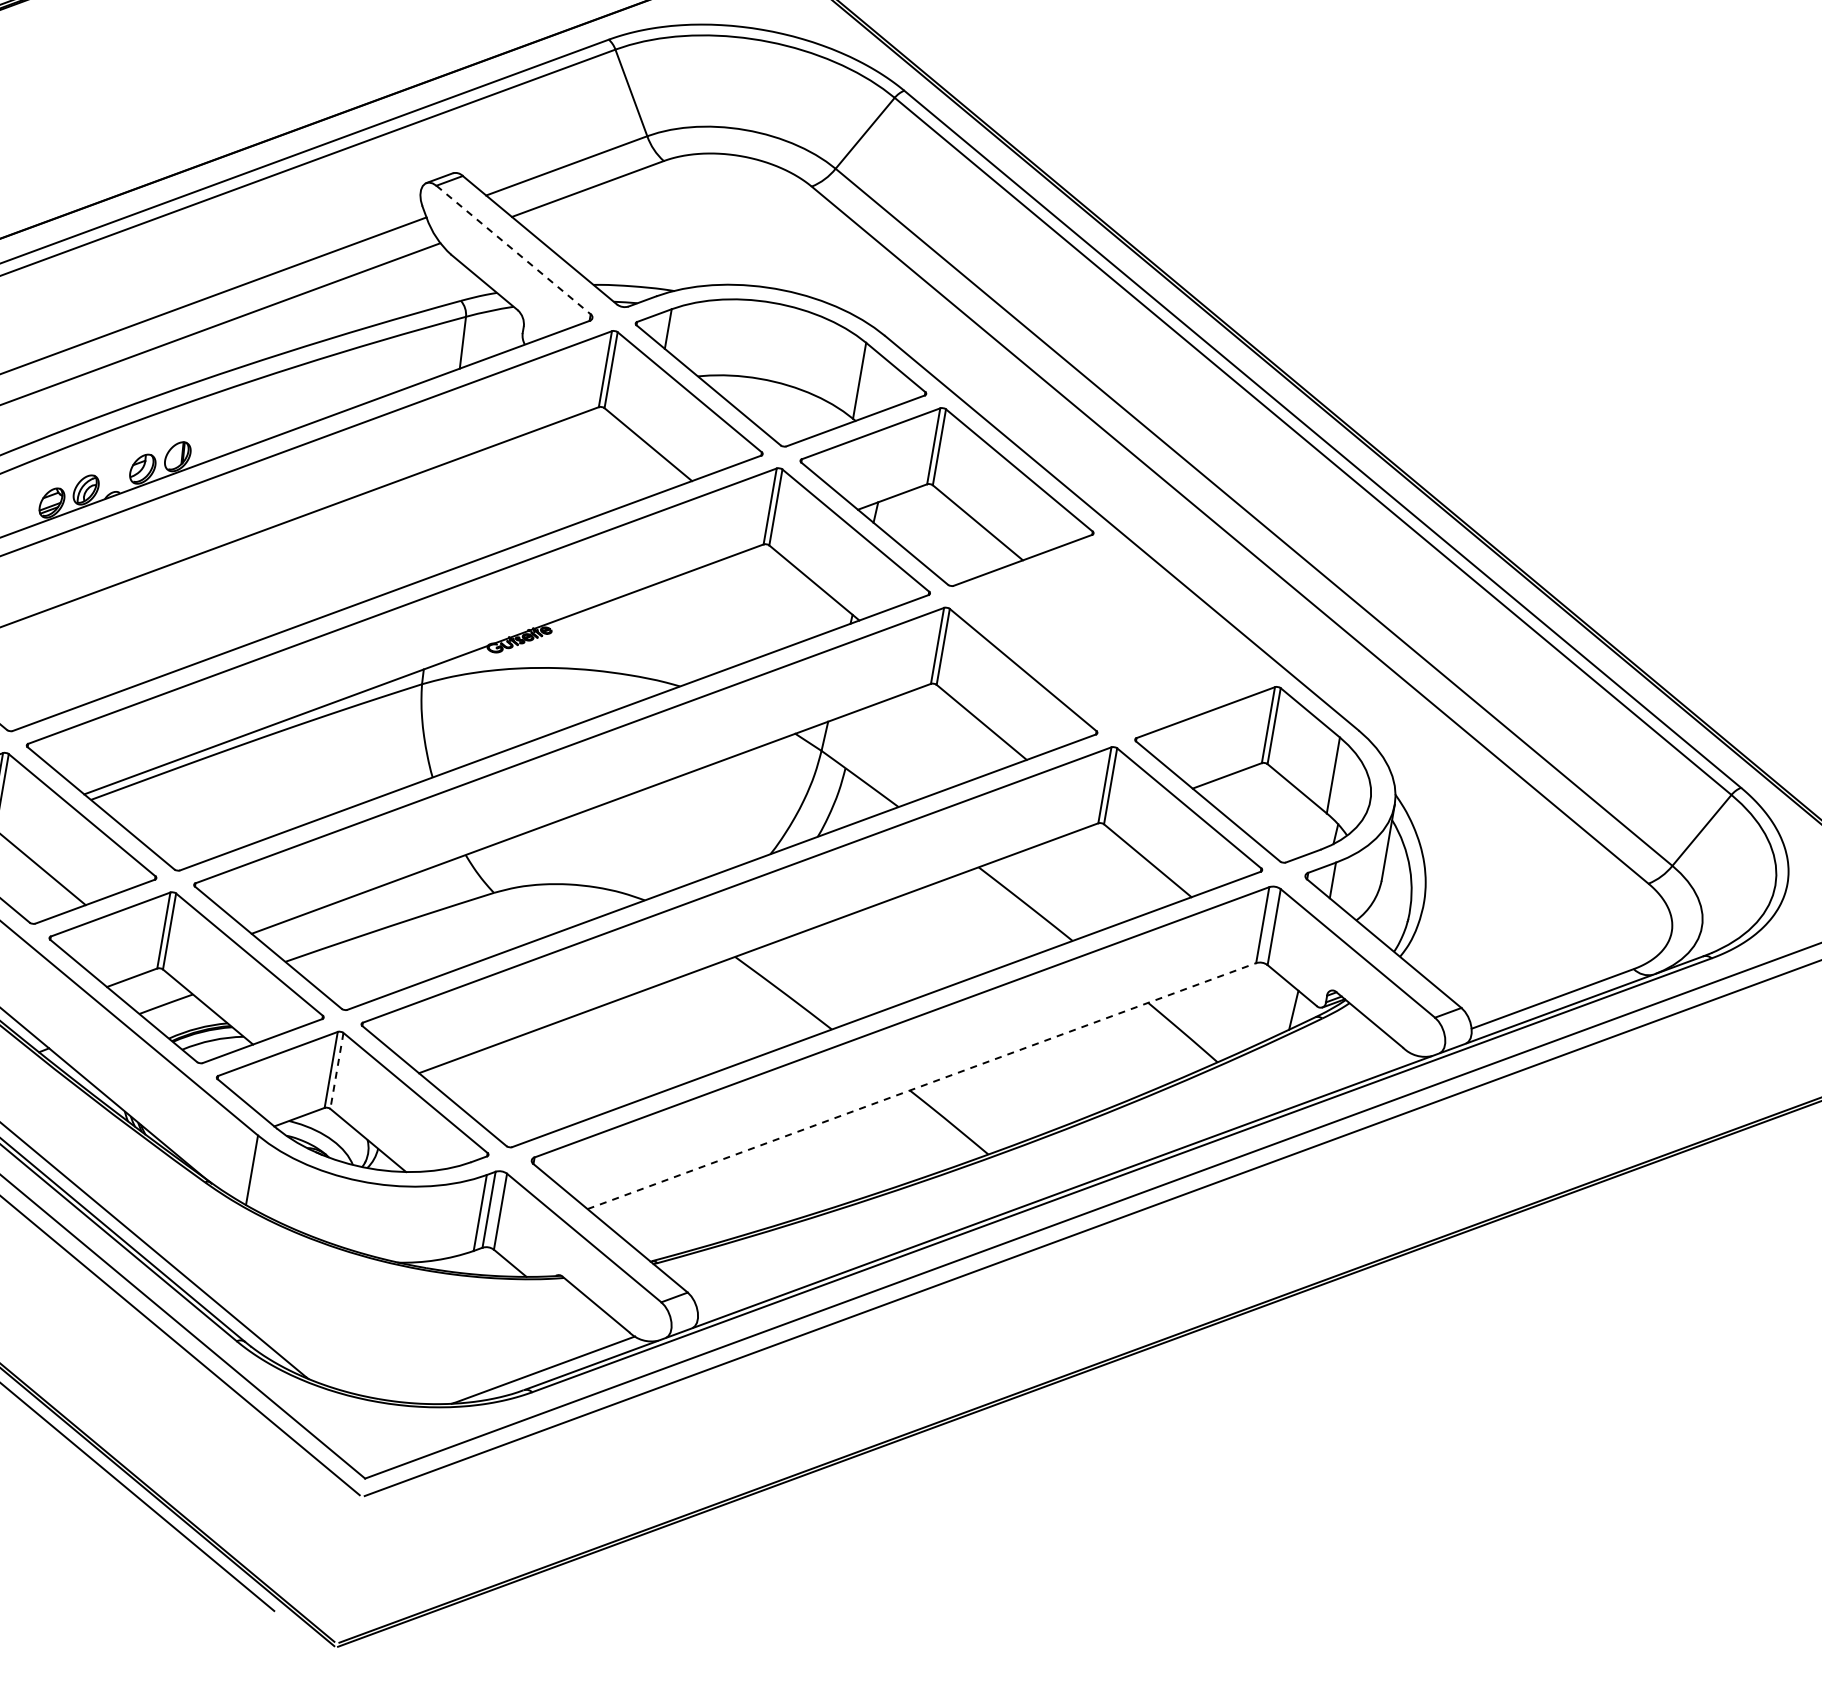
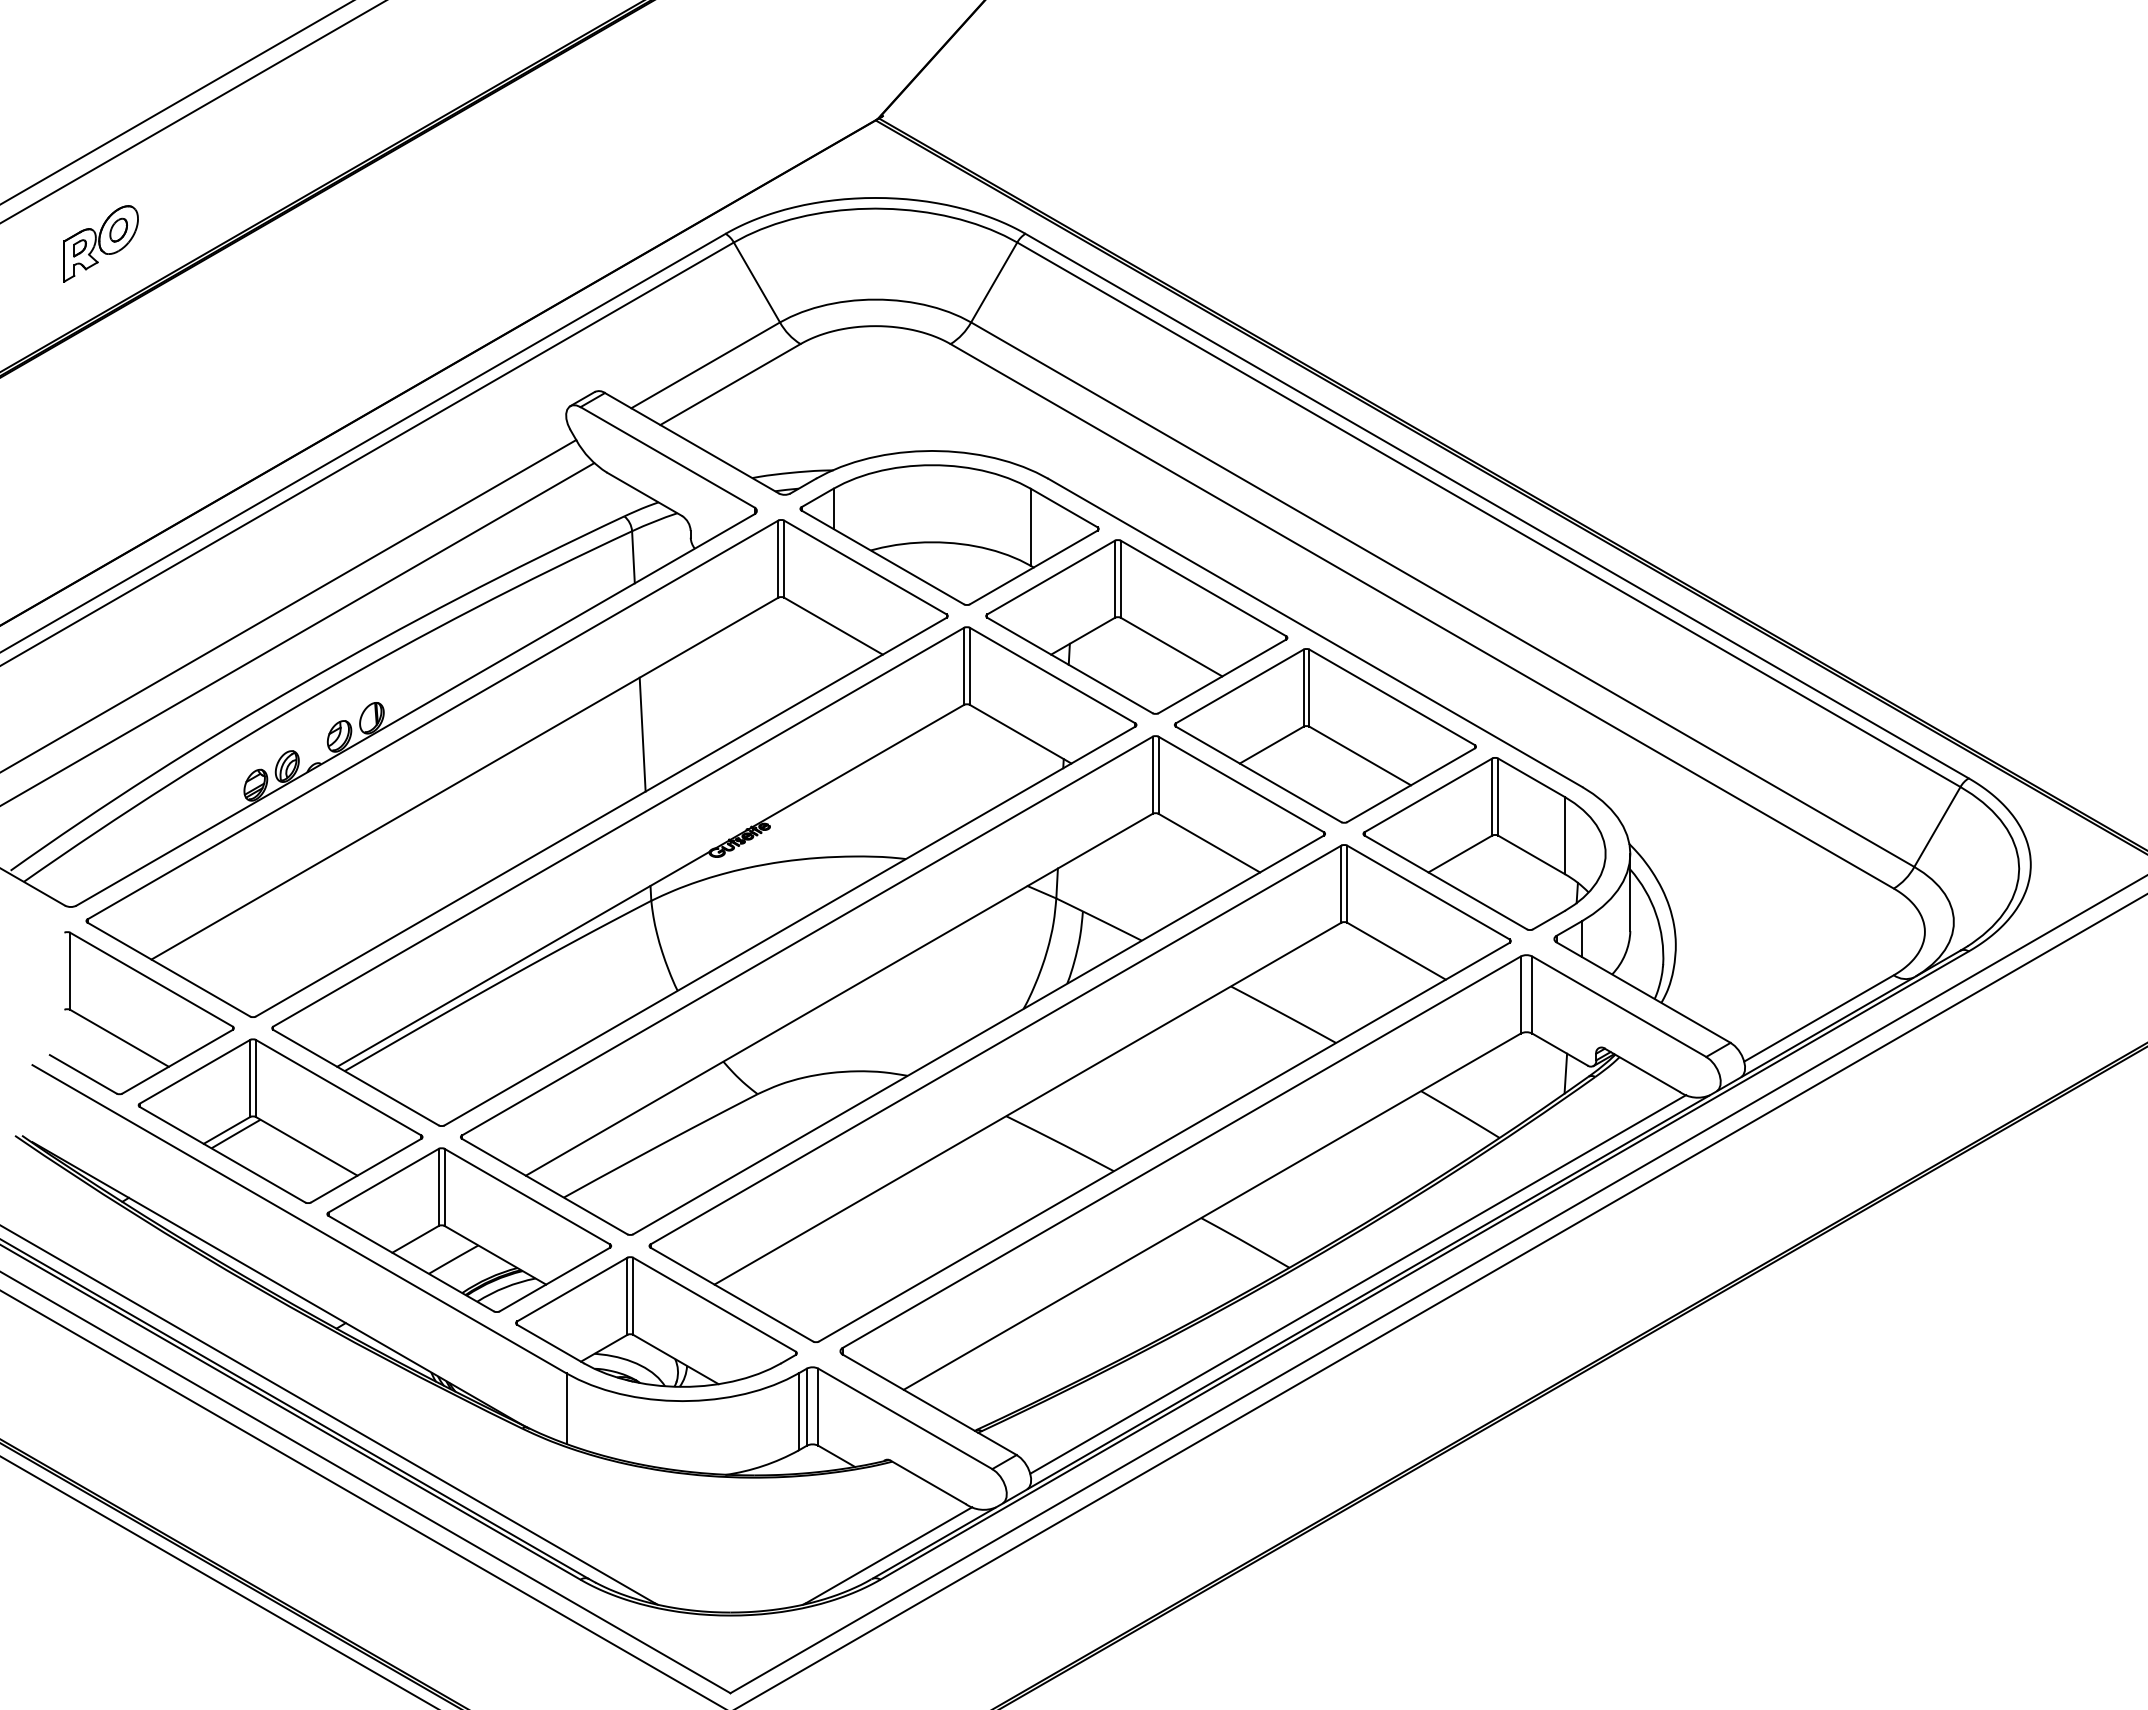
line: (514, 250) -> (668, 457), dashed -> solid
line: (441, 518) -> (642, 734), added
part: (1114, 636) -> (1325, 735), added
line: (337, 1071) -> (633, 1296), dashed -> solid
line: (922, 1085) -> (1212, 1211), dashed -> solid
line: (1053, 1182) -> (1358, 1284), added

